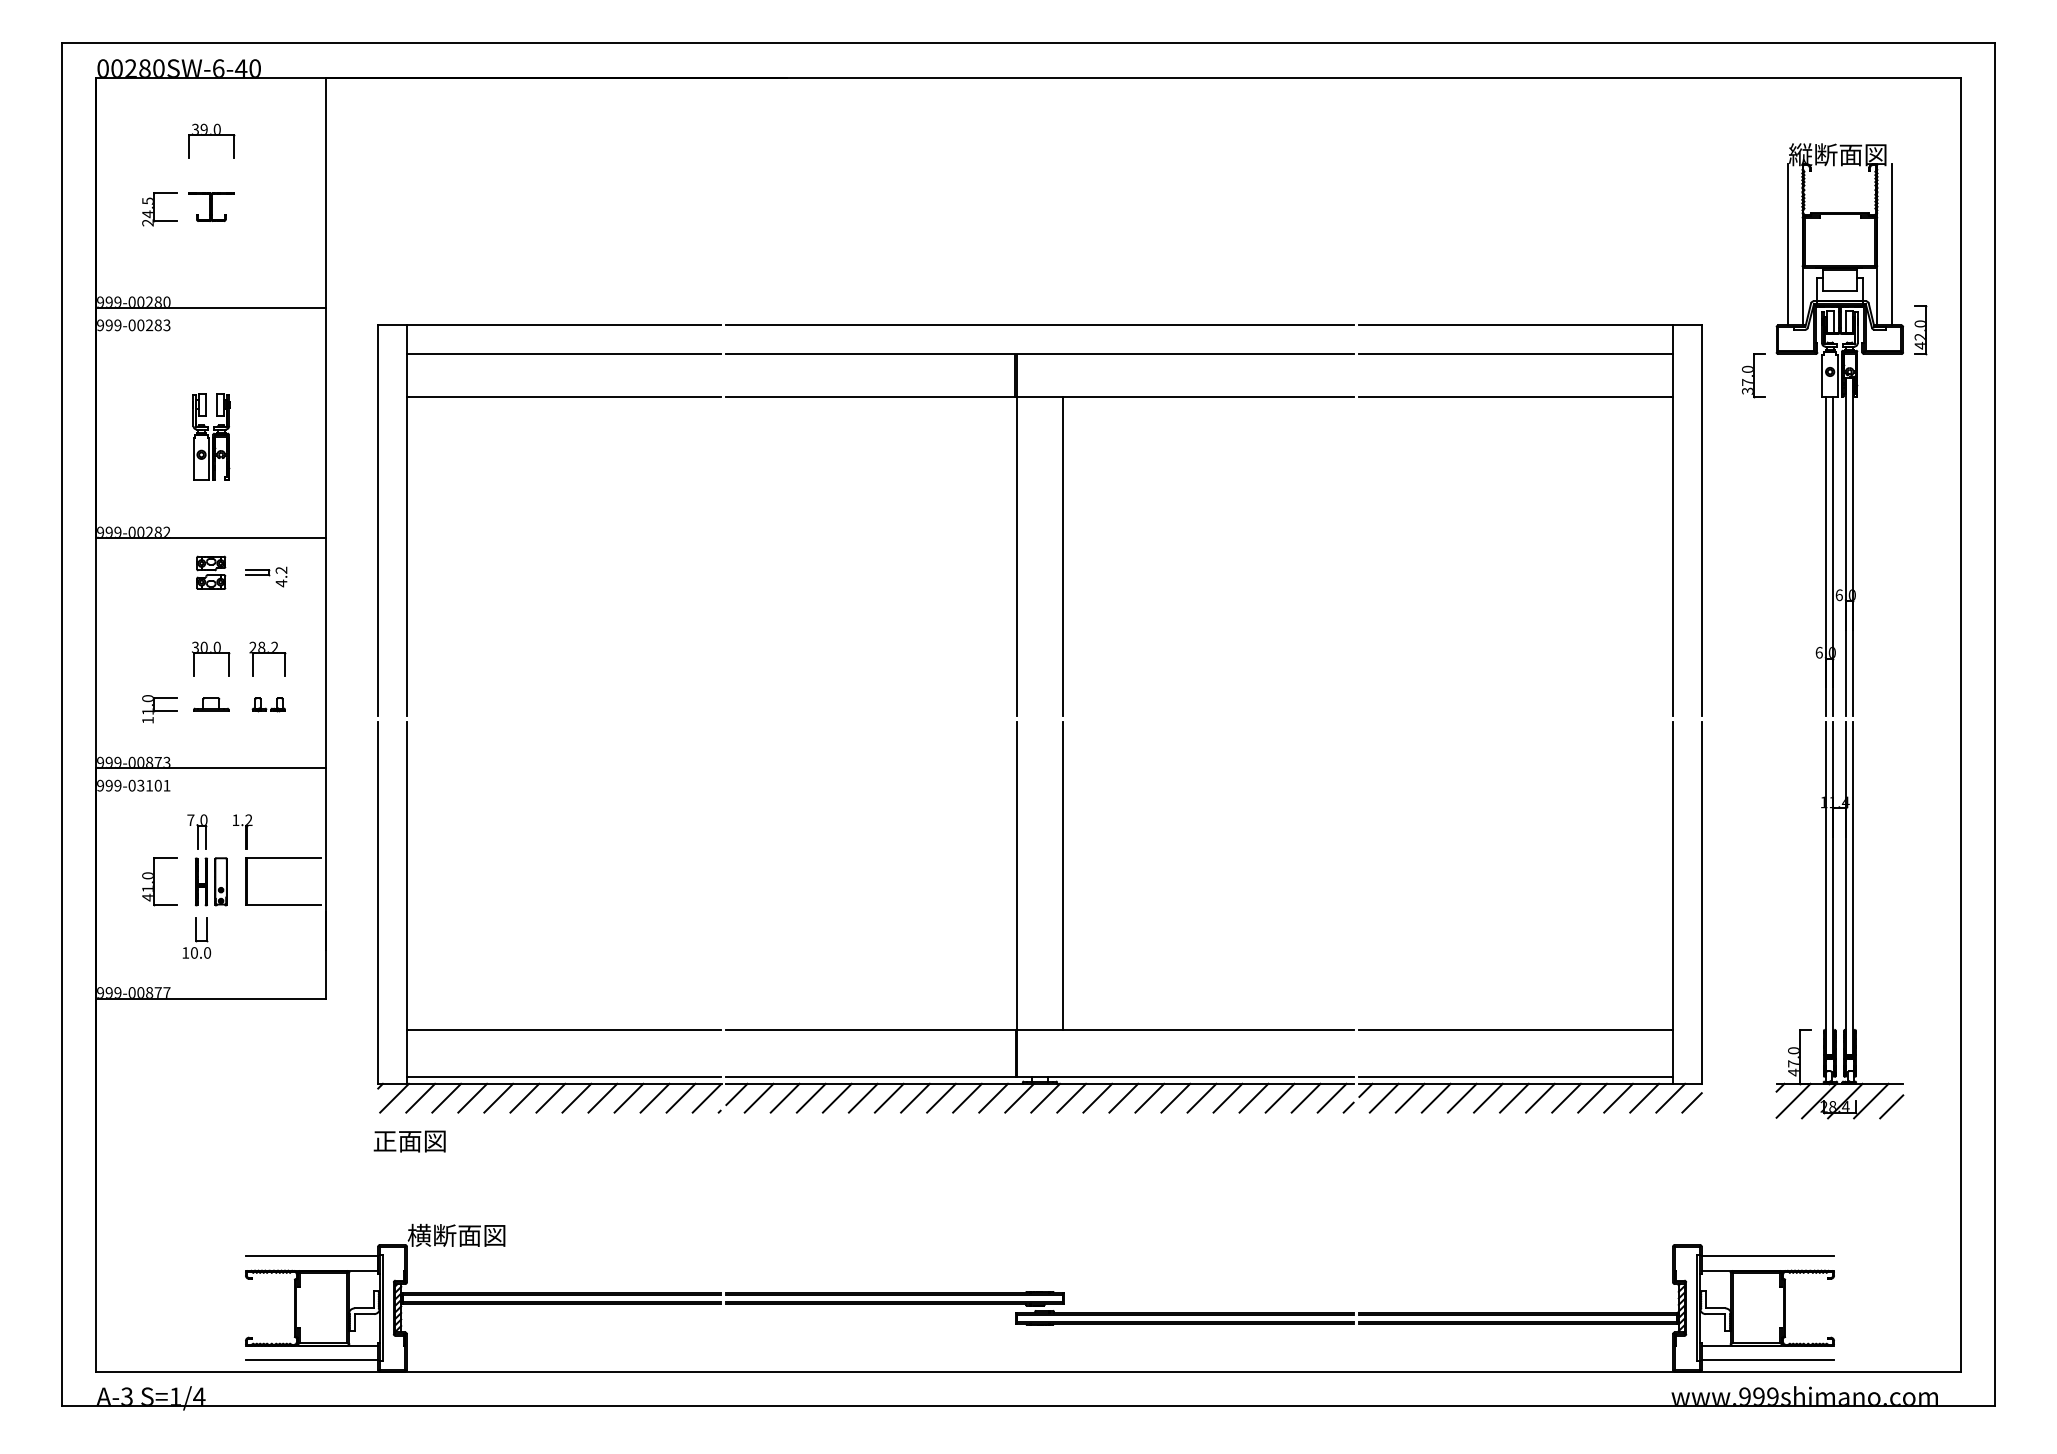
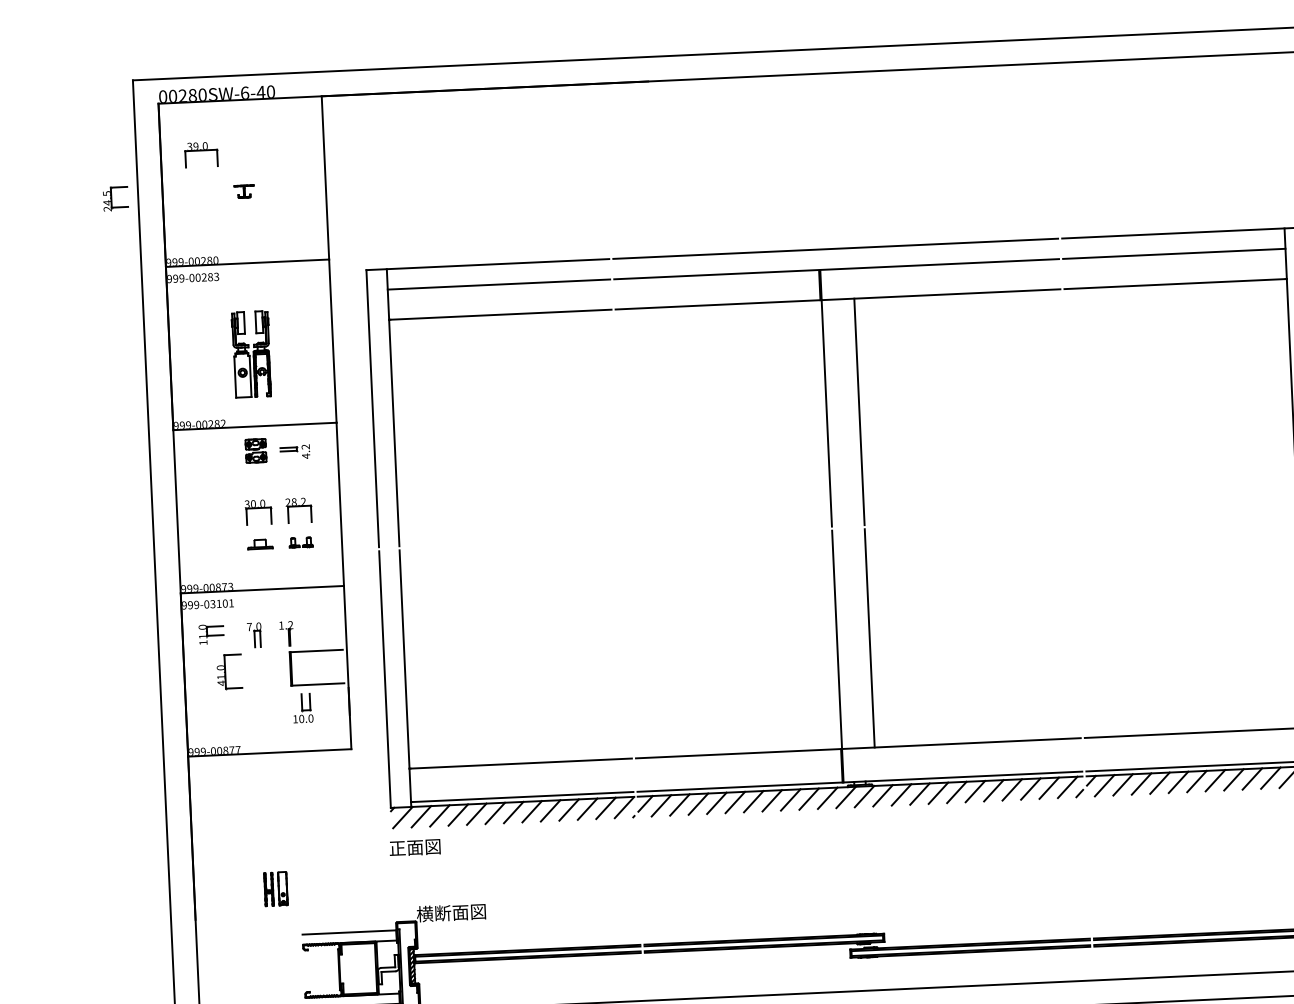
part: (211, 140) -> (201, 154), moved
part: (211, 206) -> (244, 191), size x0.6
part: (159, 209) -> (115, 199), moved
part: (211, 436) -> (251, 354), size x1.4
part: (159, 709) -> (211, 634), moved
part: (211, 881) -> (276, 888), moved
part: (196, 937) -> (302, 707), moved

